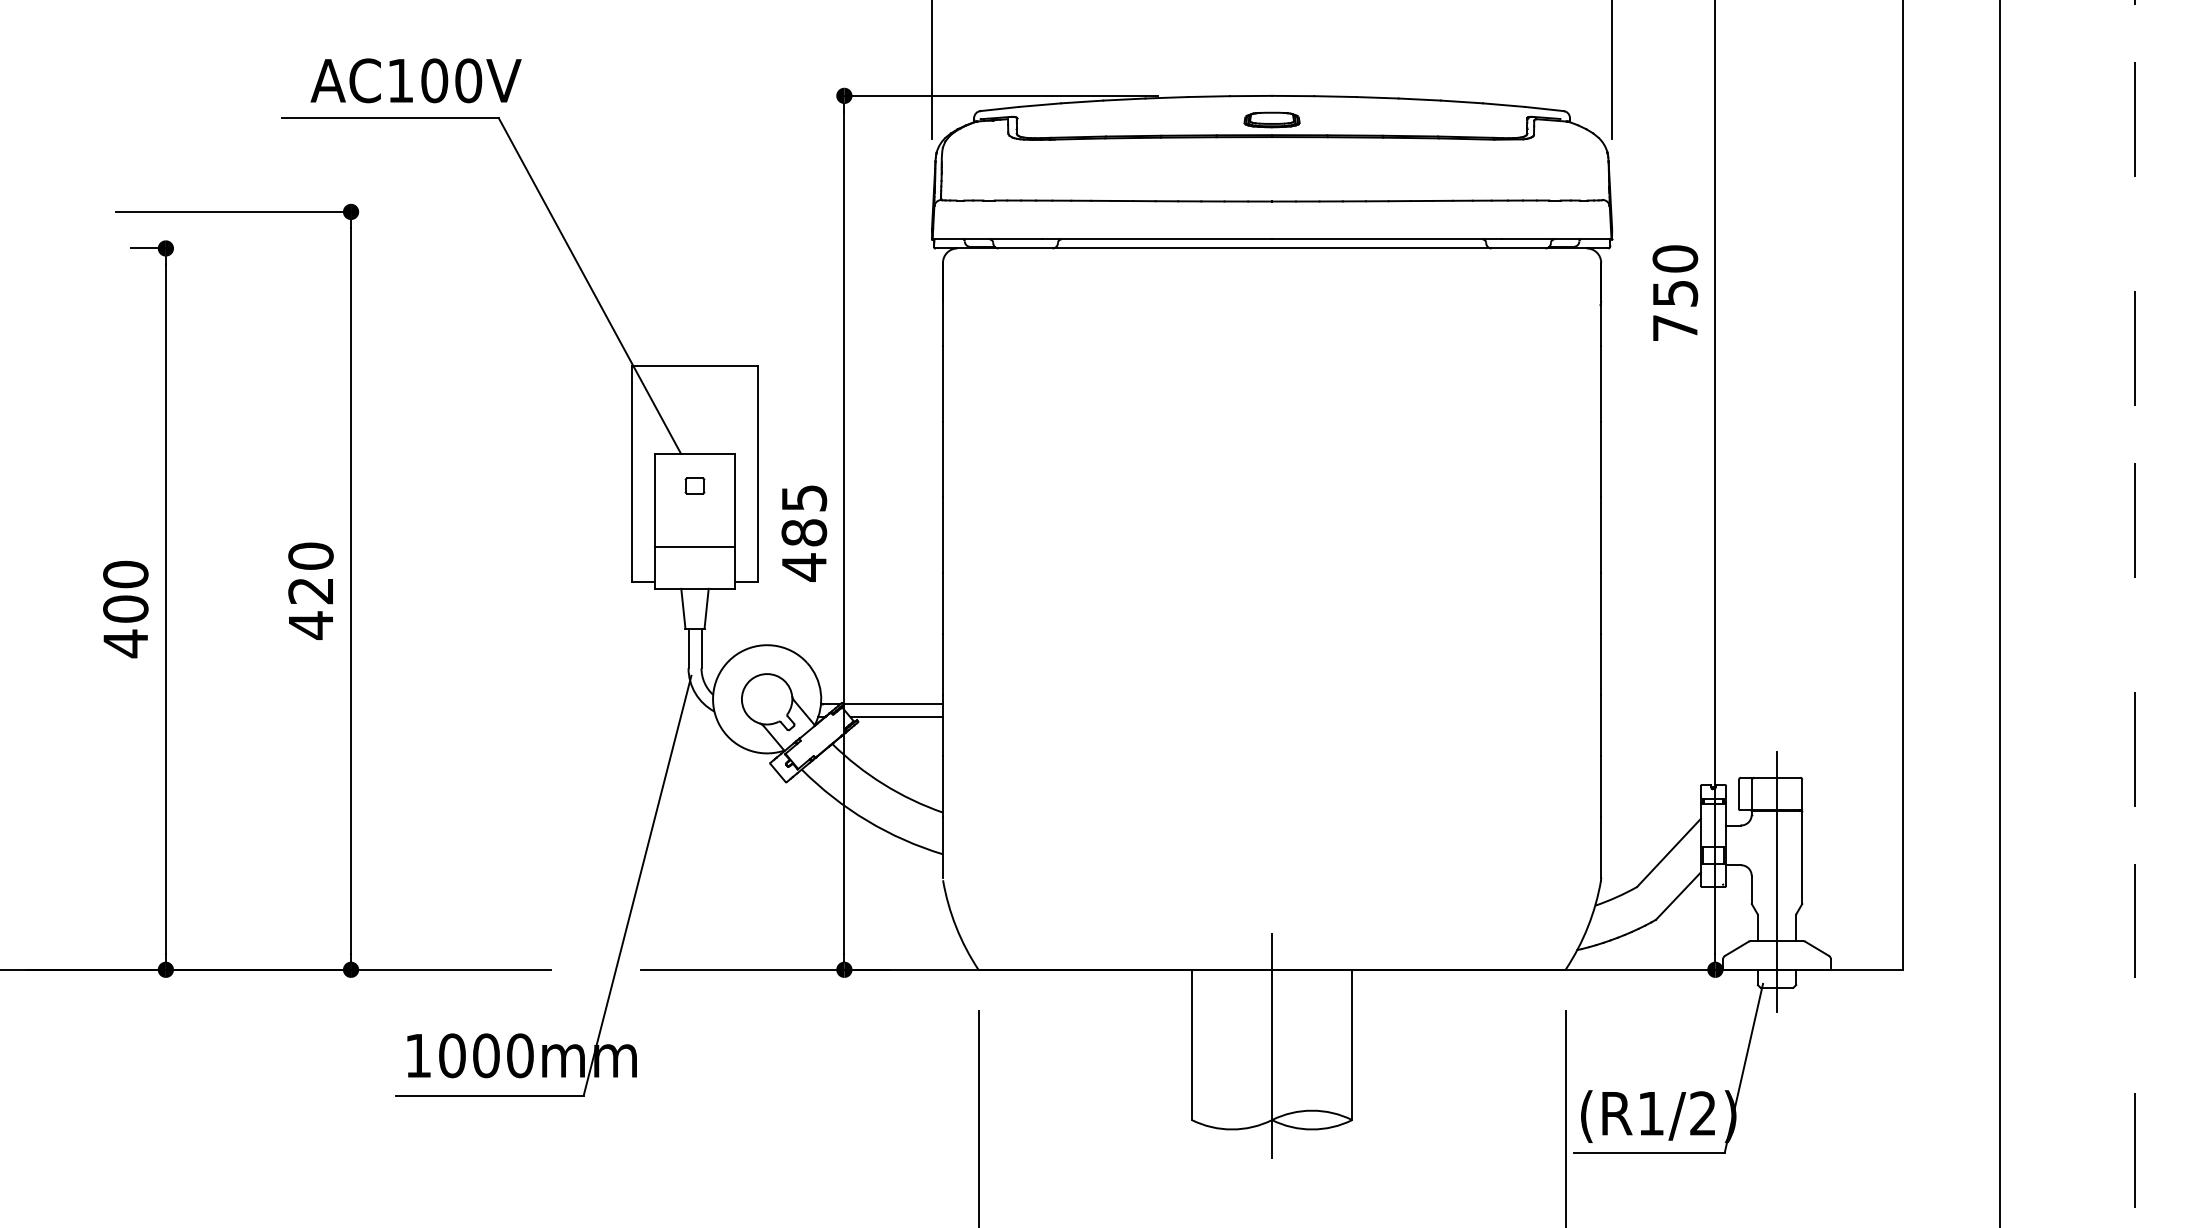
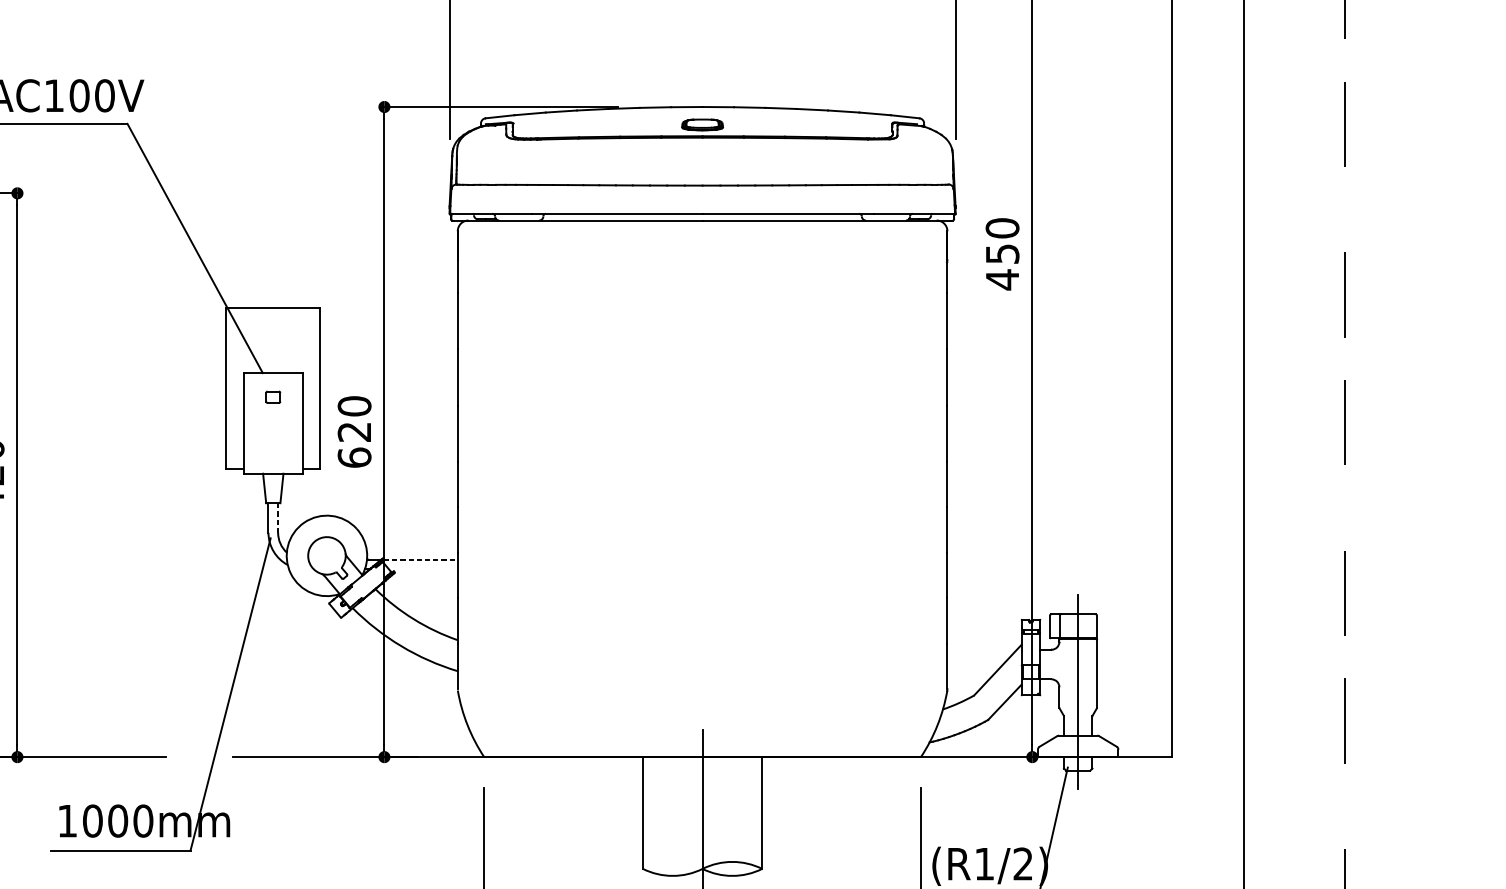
text: (1675, 327) -> (1002, 279), 750 -> 450
text: (804, 532) -> (354, 431), 485 -> 620
line: (694, 547) -> (272, 442), removed
line: (701, 648) -> (278, 518), solid -> dashed
line: (893, 704) -> (420, 559), solid -> dashed
line: (896, 717) -> (423, 569), removed

